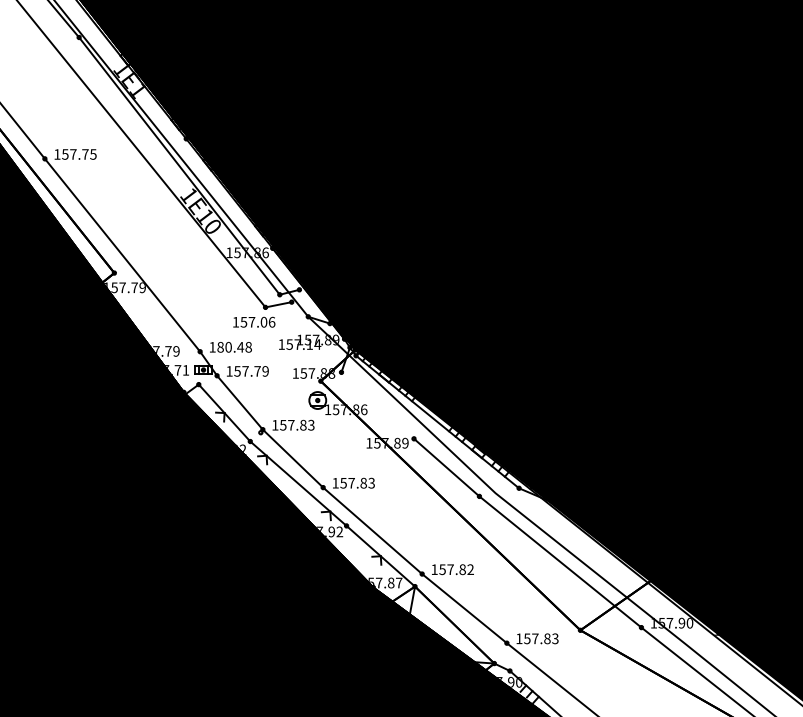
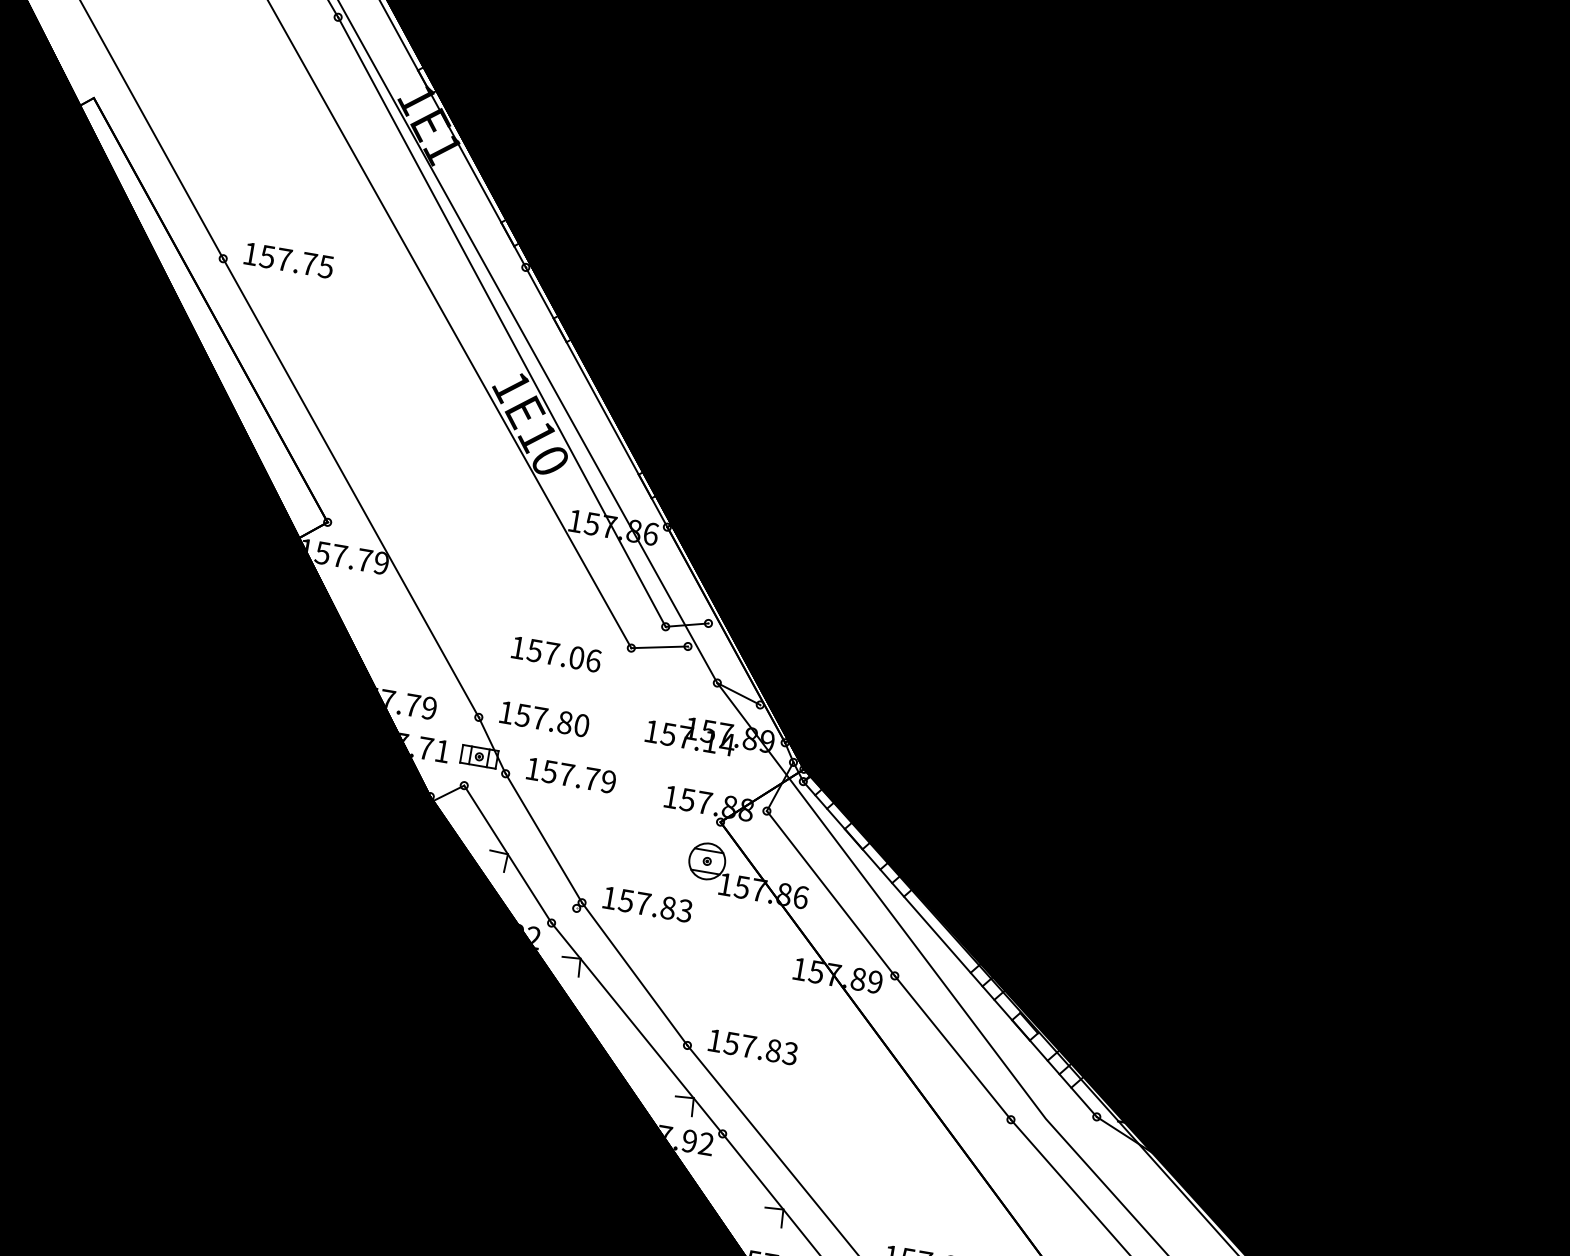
text: (254, 321) -> (557, 652), moved
text: (234, 346) -> (552, 718), 180.48 -> 157.80
line: (377, 405) -> (830, 893), added

